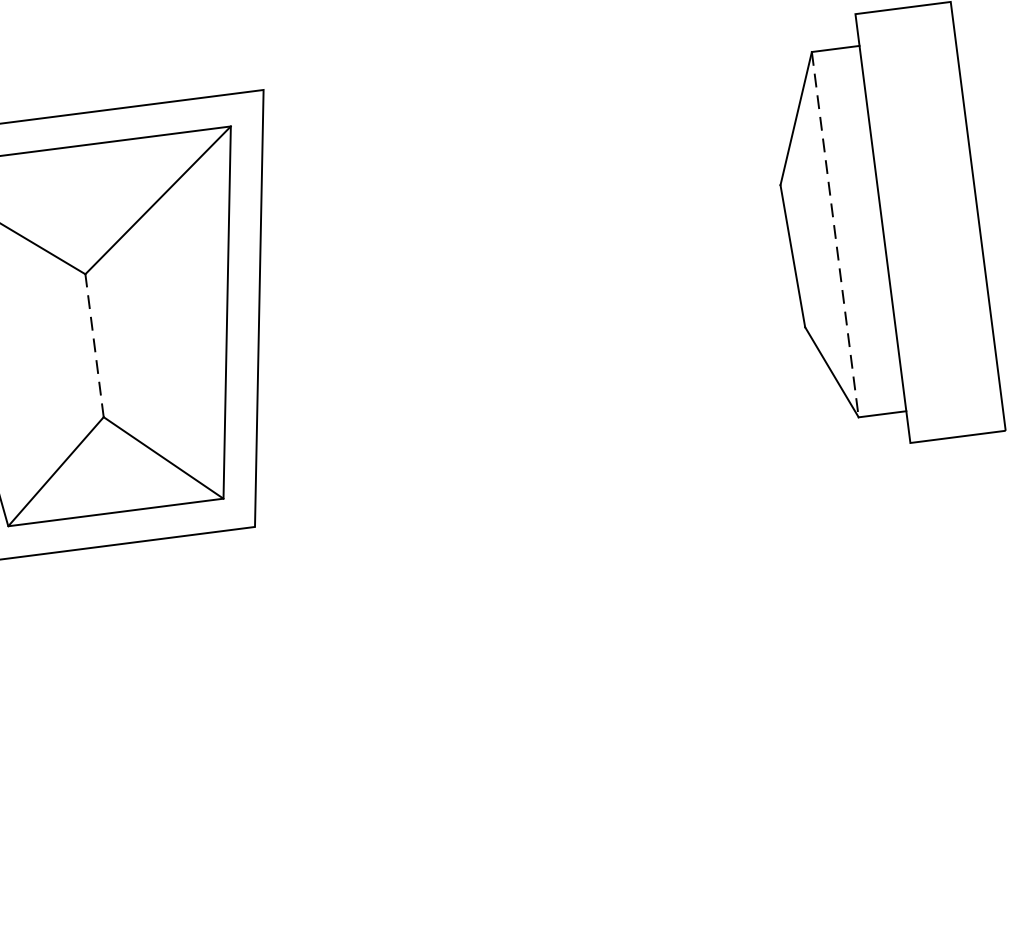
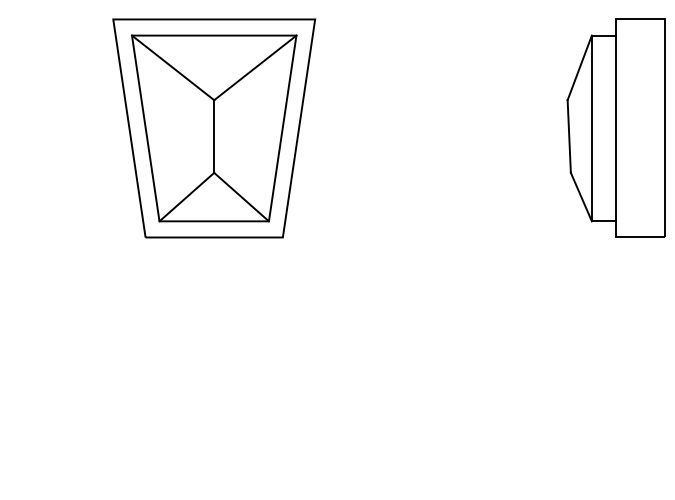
line: (834, 234) -> (591, 128), dashed -> solid
line: (95, 345) -> (214, 136), dashed -> solid

